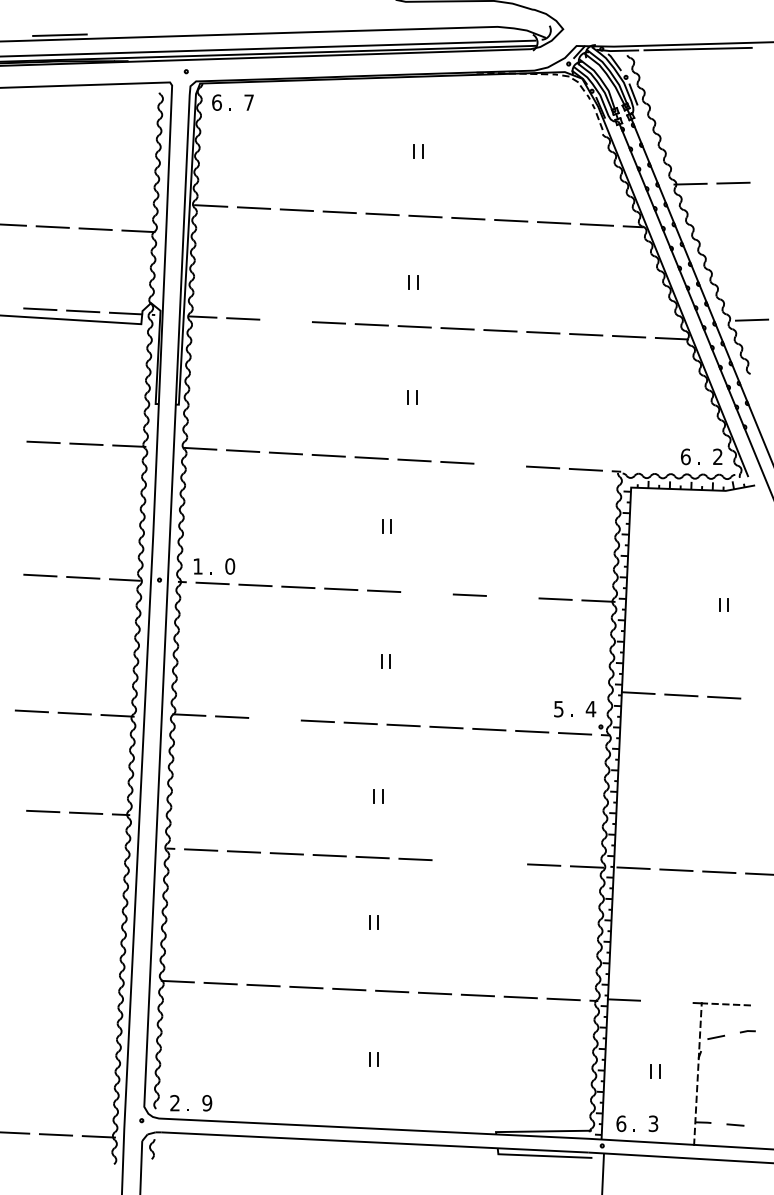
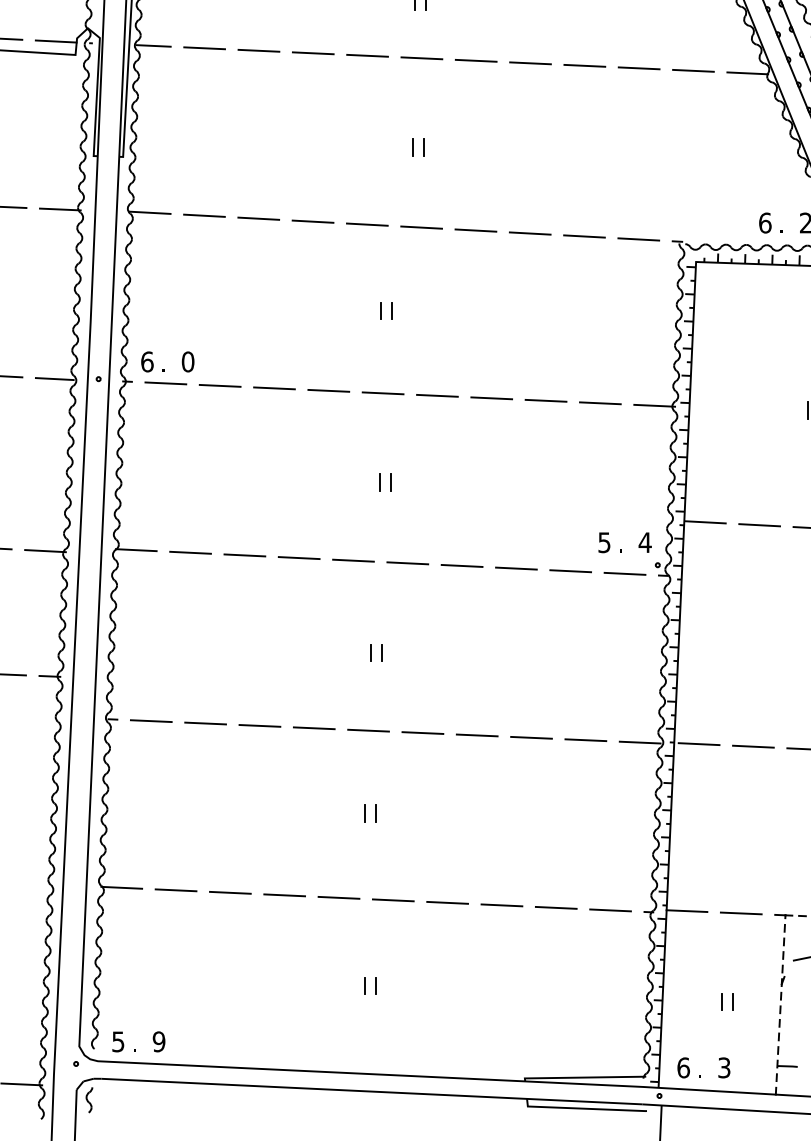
line: (286, 320) -> (259, 50), added
line: (500, 464) -> (530, 232), added
text: (198, 566) -> (147, 361), 1 -> 6
line: (426, 593) -> (436, 396), added
line: (512, 596) -> (545, 399), added
line: (274, 719) -> (244, 555), added
line: (458, 861) -> (477, 735), added
line: (501, 862) -> (531, 736), added
line: (666, 1001) -> (740, 912), added
text: (174, 1103) -> (117, 1042), 2 -> 5

